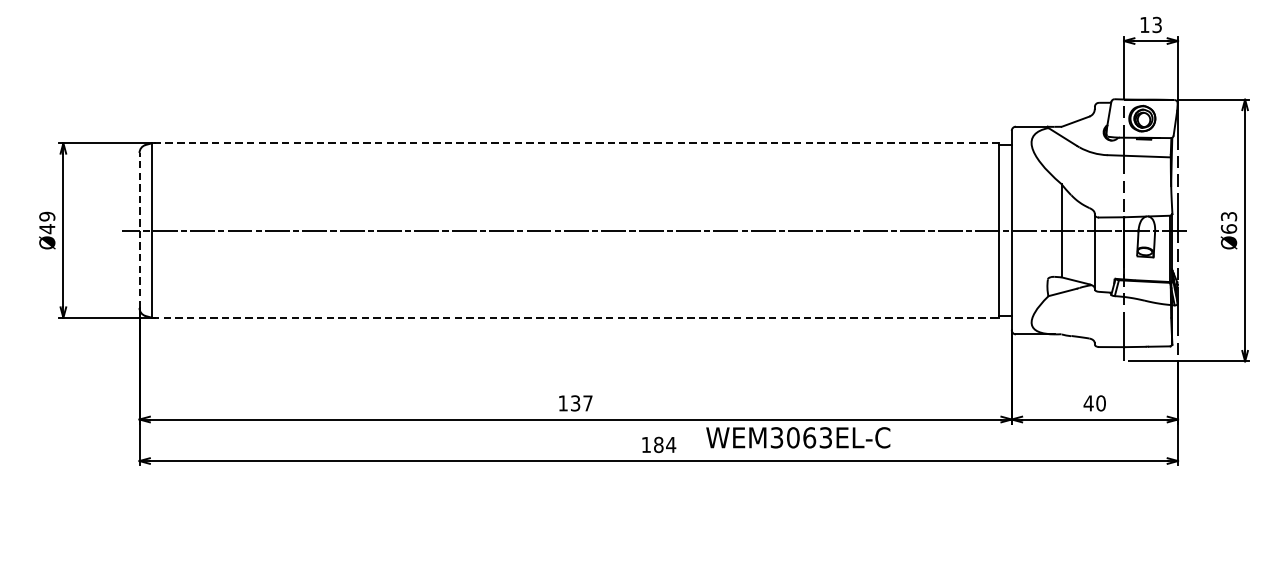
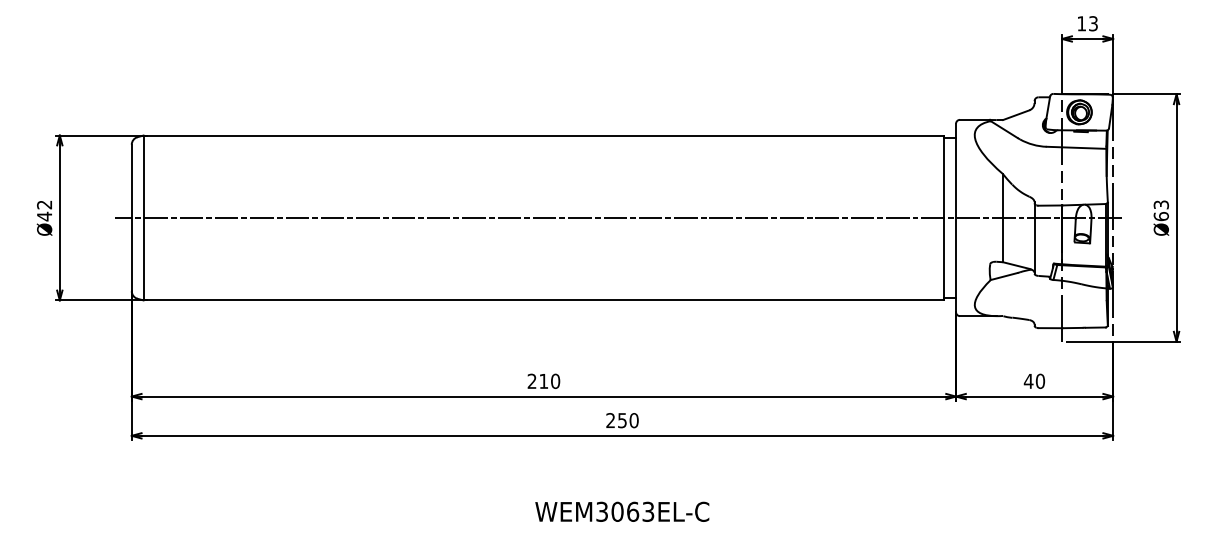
line: (575, 143) -> (543, 135), dashed -> solid
text: (47, 216) -> (44, 204), Ø49 -> Ø42
line: (139, 230) -> (131, 217), dashed -> solid
line: (576, 317) -> (544, 300), dashed -> solid
text: (575, 402) -> (543, 380), 137 -> 210
text: (798, 437) -> (622, 511), moved
text: (658, 444) -> (622, 420), 184 -> 250

